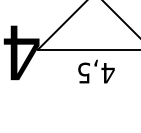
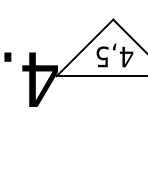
text: (96, 71) -> (114, 55), moved

